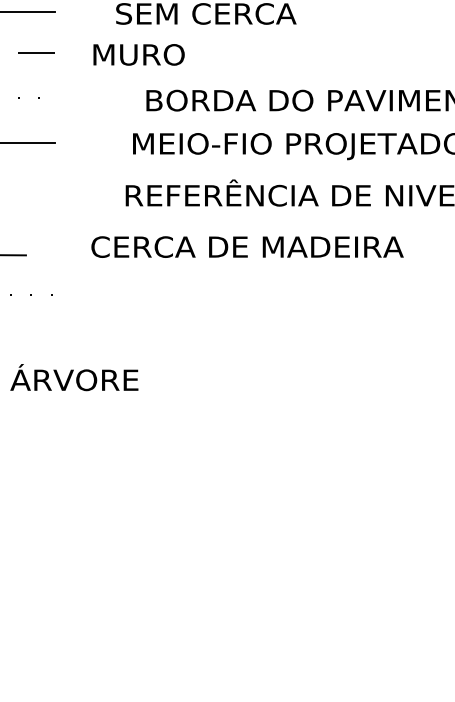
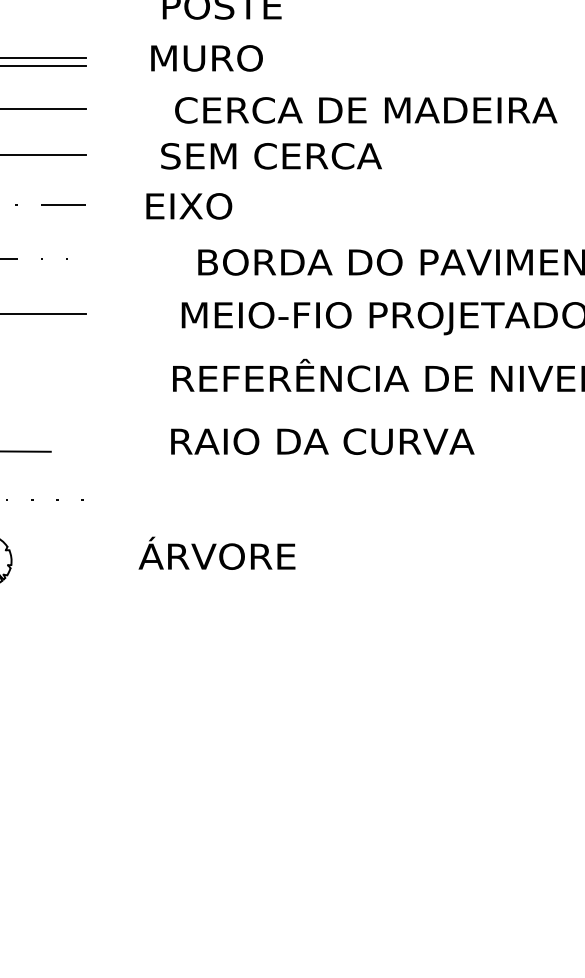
text: (139, 54) -> (189, 206), MURO -> EIXO
text: (247, 246) -> (321, 441), CERCA DE MADEIRA -> RAIO DA CURVA
text: (73, 376) -> (216, 552), moved

